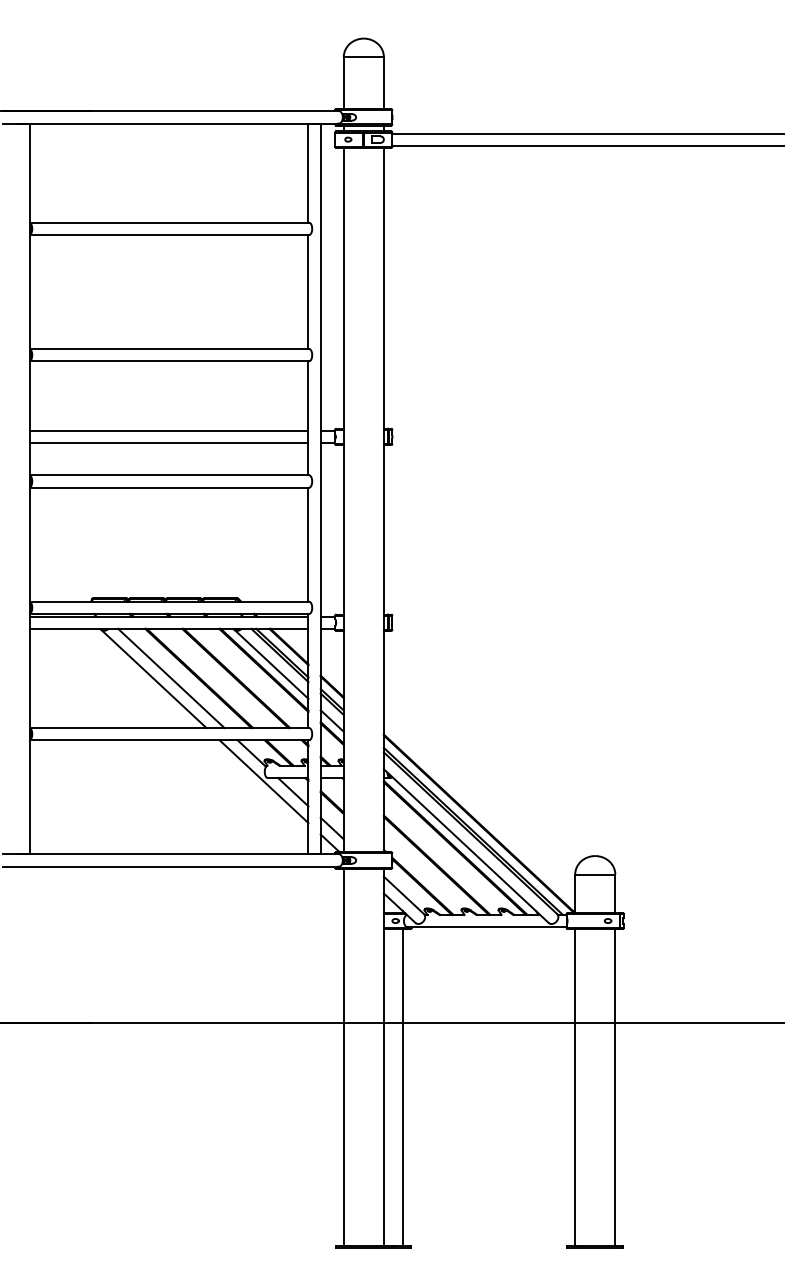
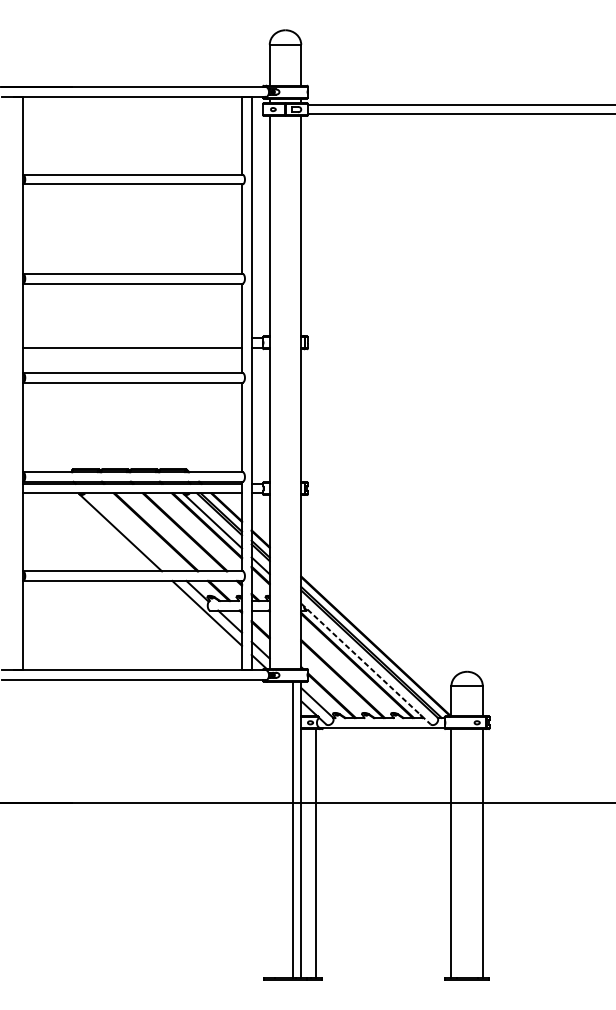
line: (168, 430) -> (132, 337), removed
line: (171, 678) -> (134, 532), removed
line: (466, 846) -> (366, 664), solid -> dashed
line: (343, 1057) -> (292, 829), moved

